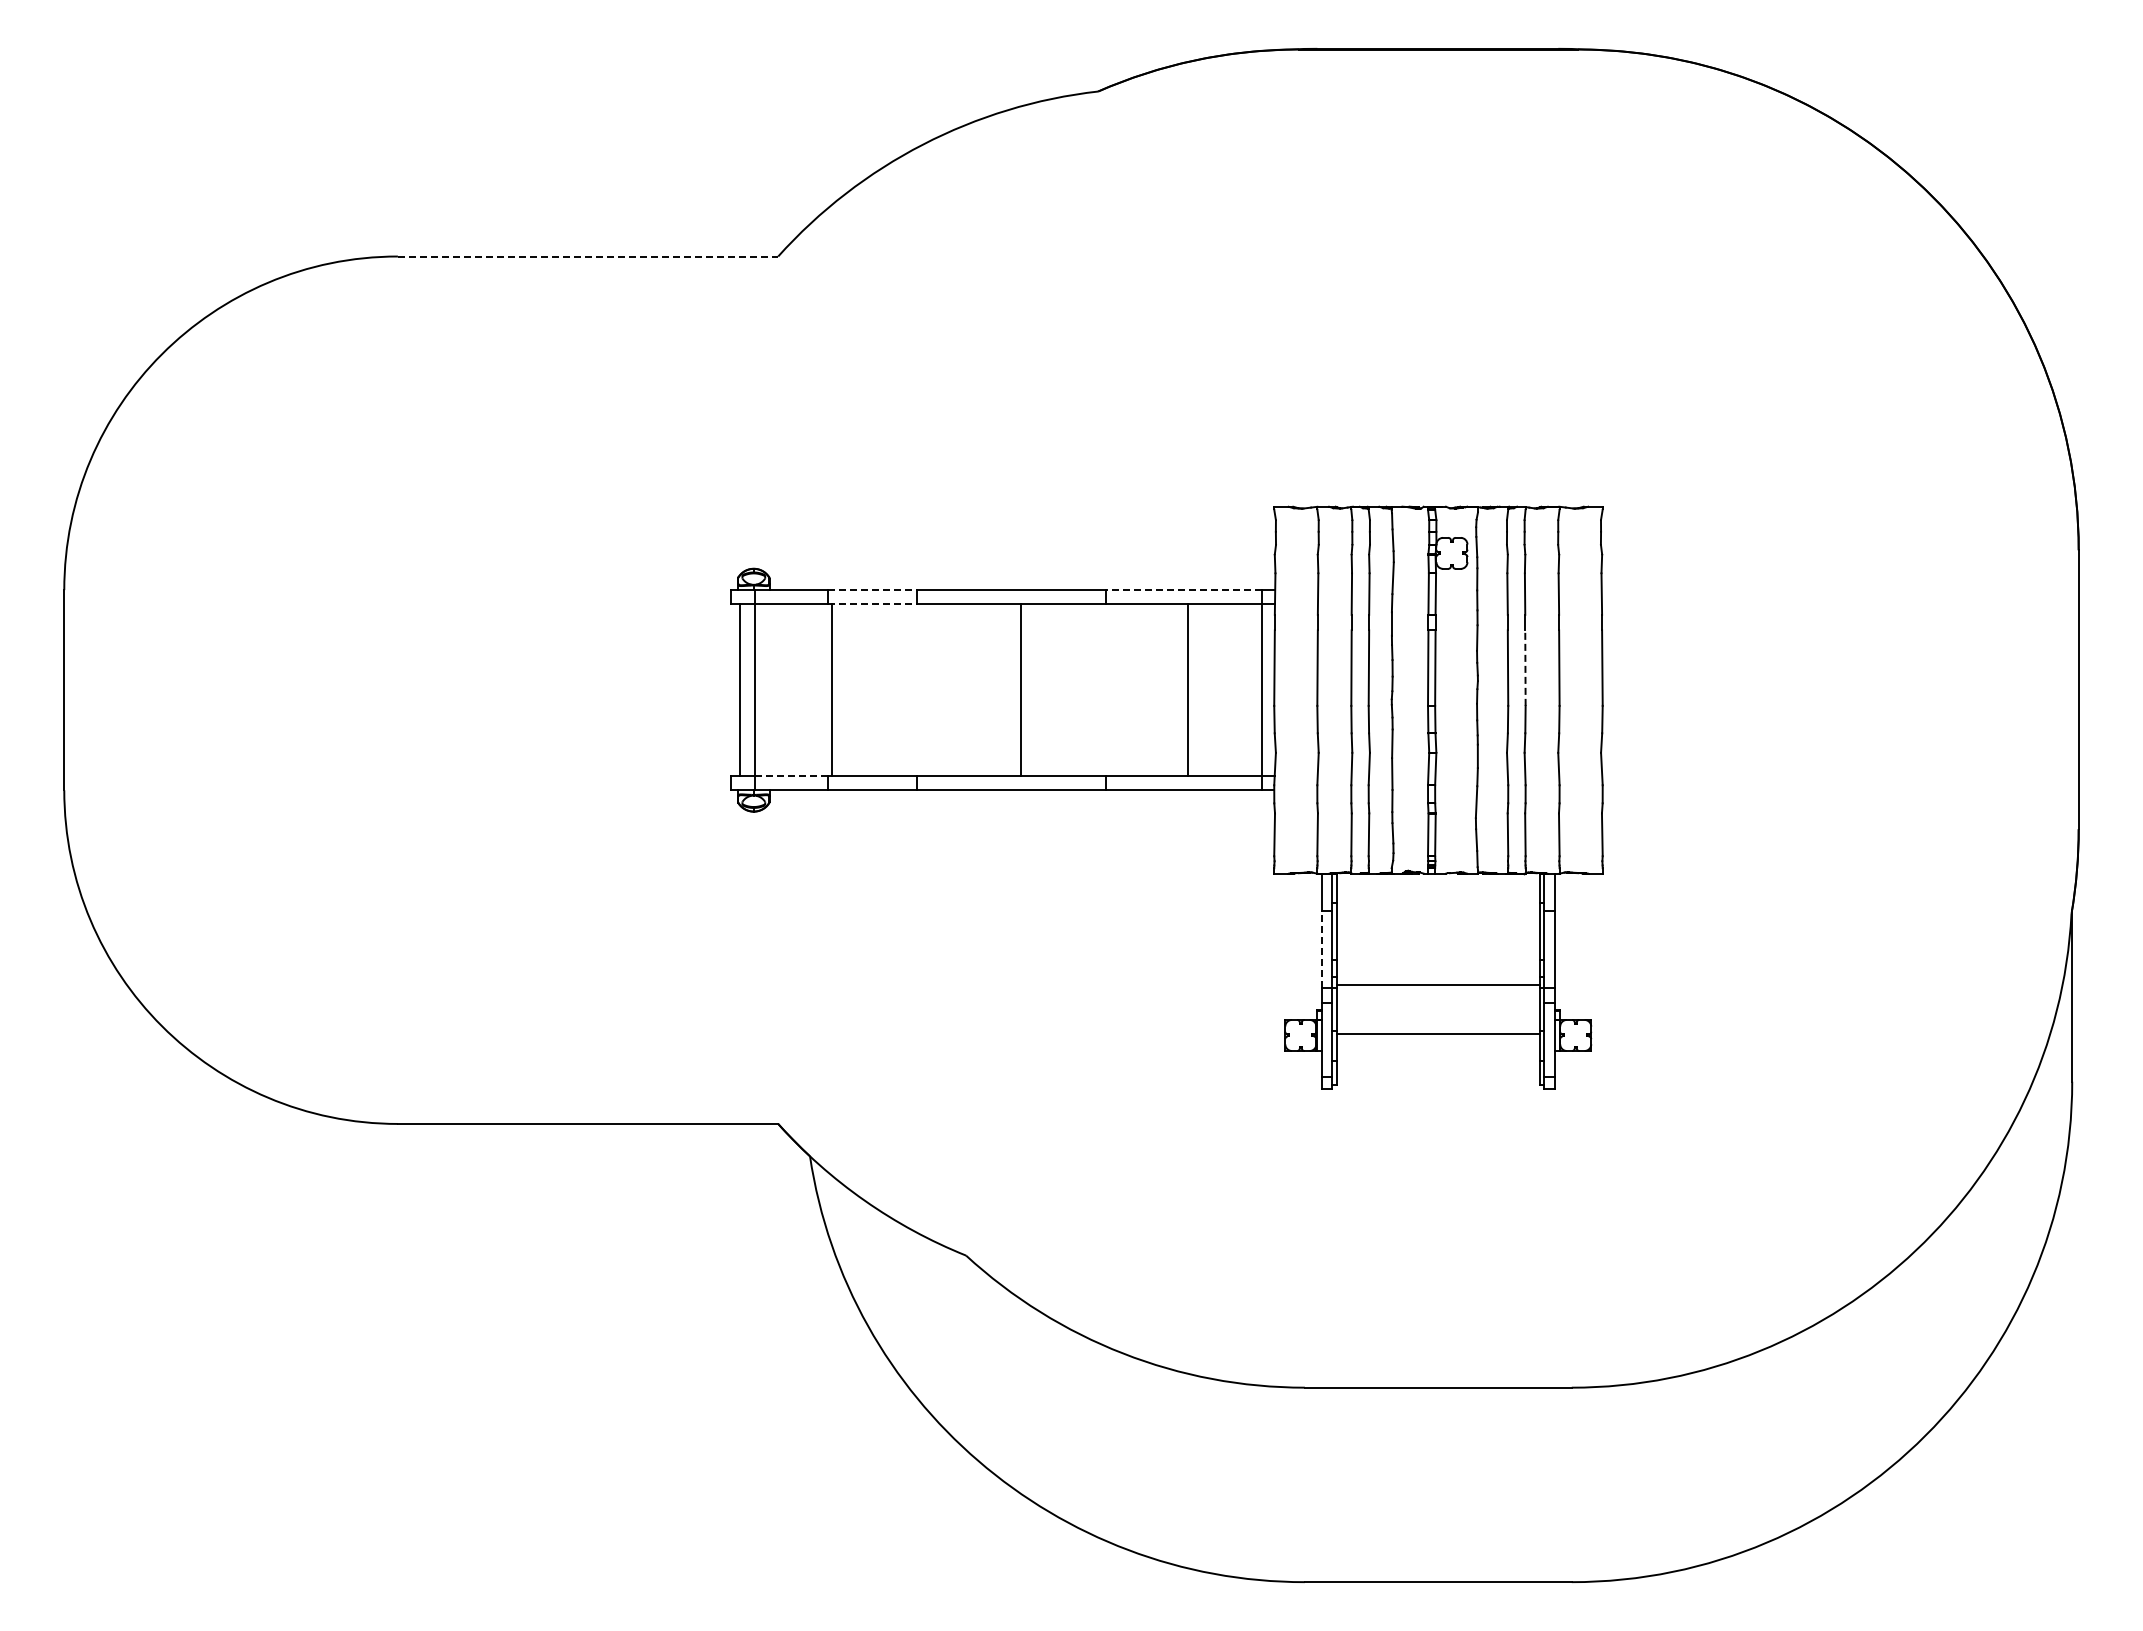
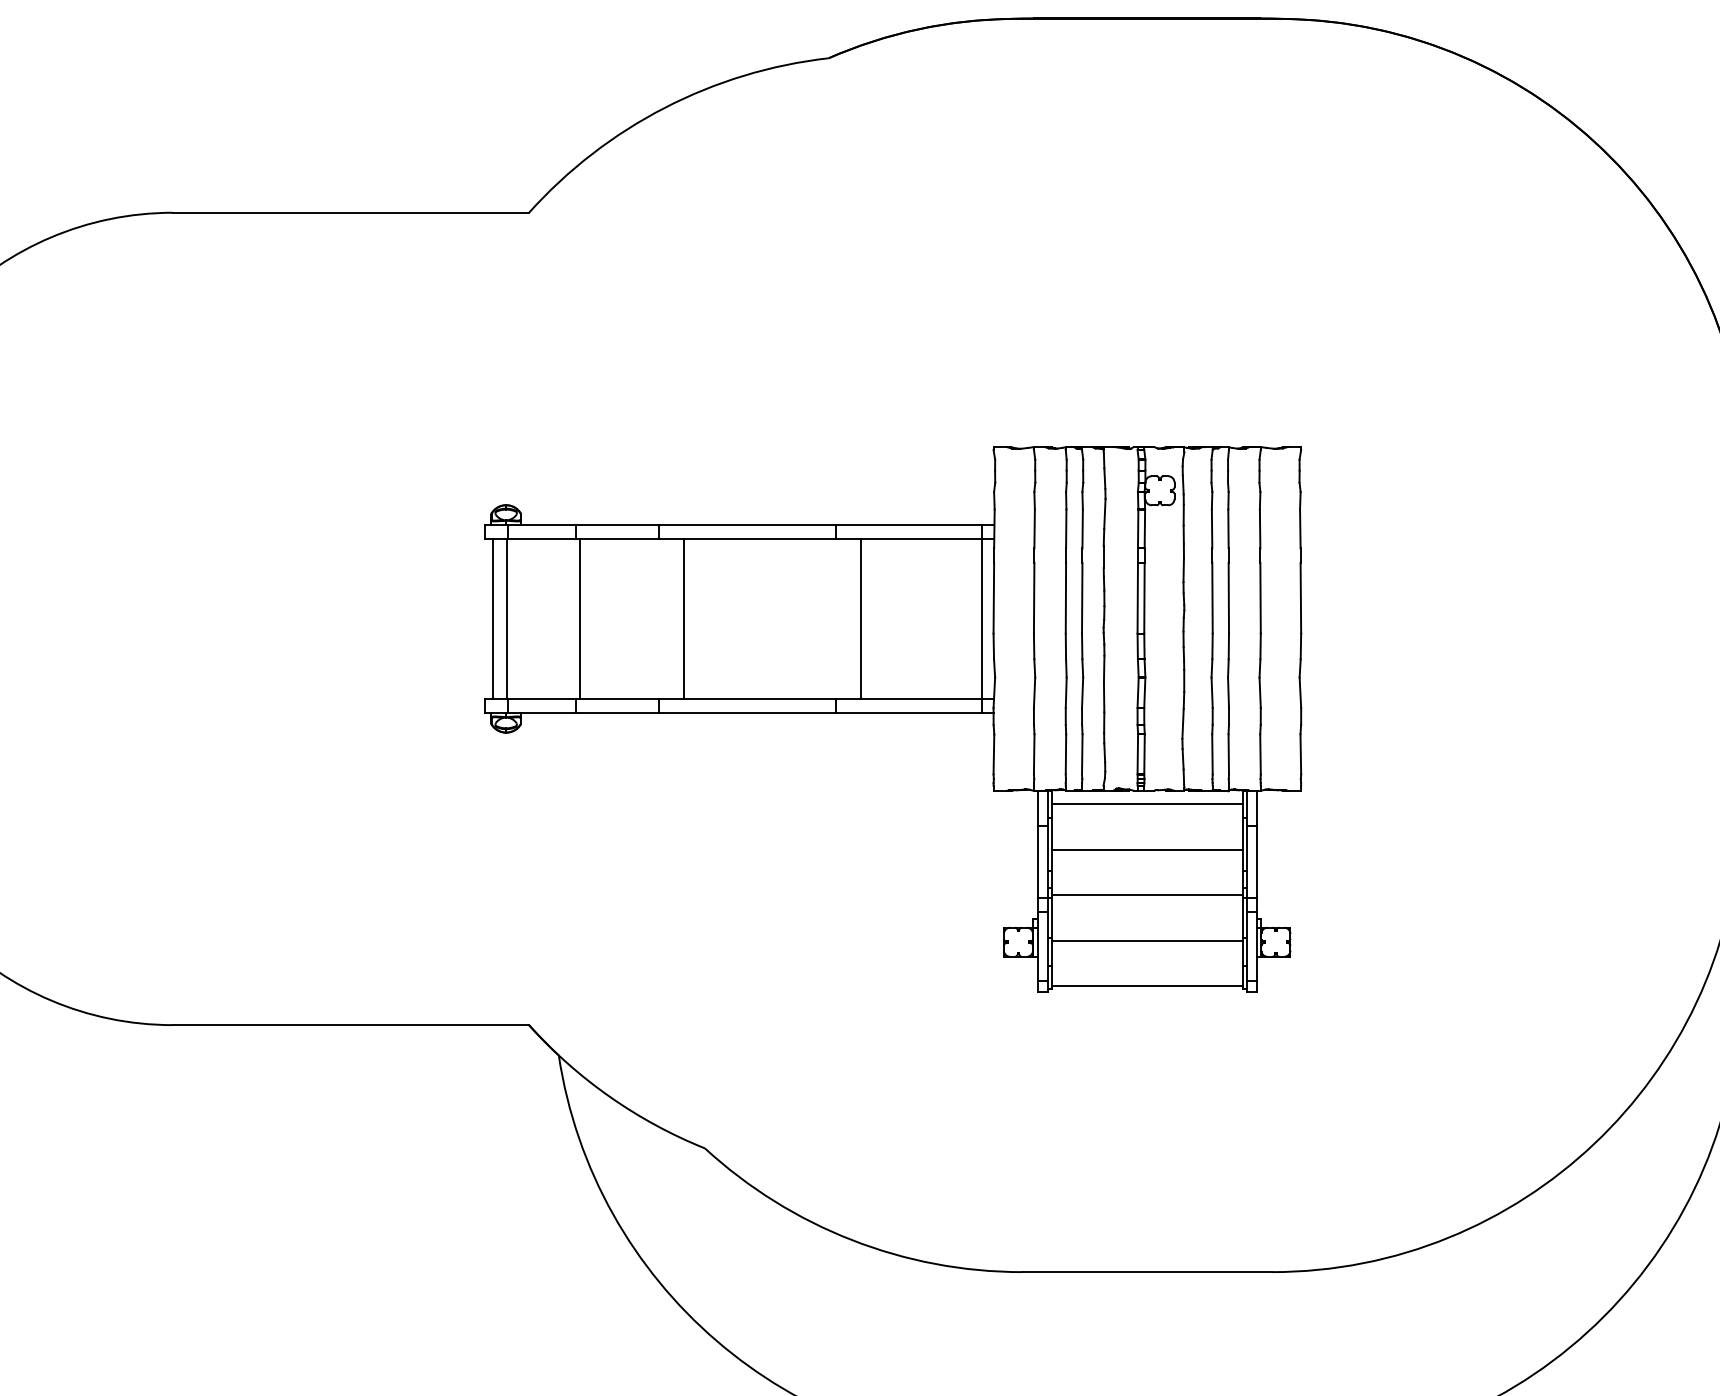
line: (588, 256) -> (351, 212), dashed -> solid
line: (873, 590) -> (618, 525), dashed -> solid
line: (1183, 590) -> (908, 525), dashed -> solid
line: (873, 604) -> (618, 538), dashed -> solid
line: (1525, 668) -> (1228, 598), dashed -> solid
line: (1020, 689) -> (683, 618), moved
line: (1187, 689) -> (860, 618), moved
line: (791, 775) -> (541, 698), dashed -> solid
line: (1438, 888) -> (1147, 804), added
line: (1438, 936) -> (1147, 849), added
line: (1321, 949) -> (1037, 861), dashed -> solid
line: (1438, 1082) -> (1147, 986), added

